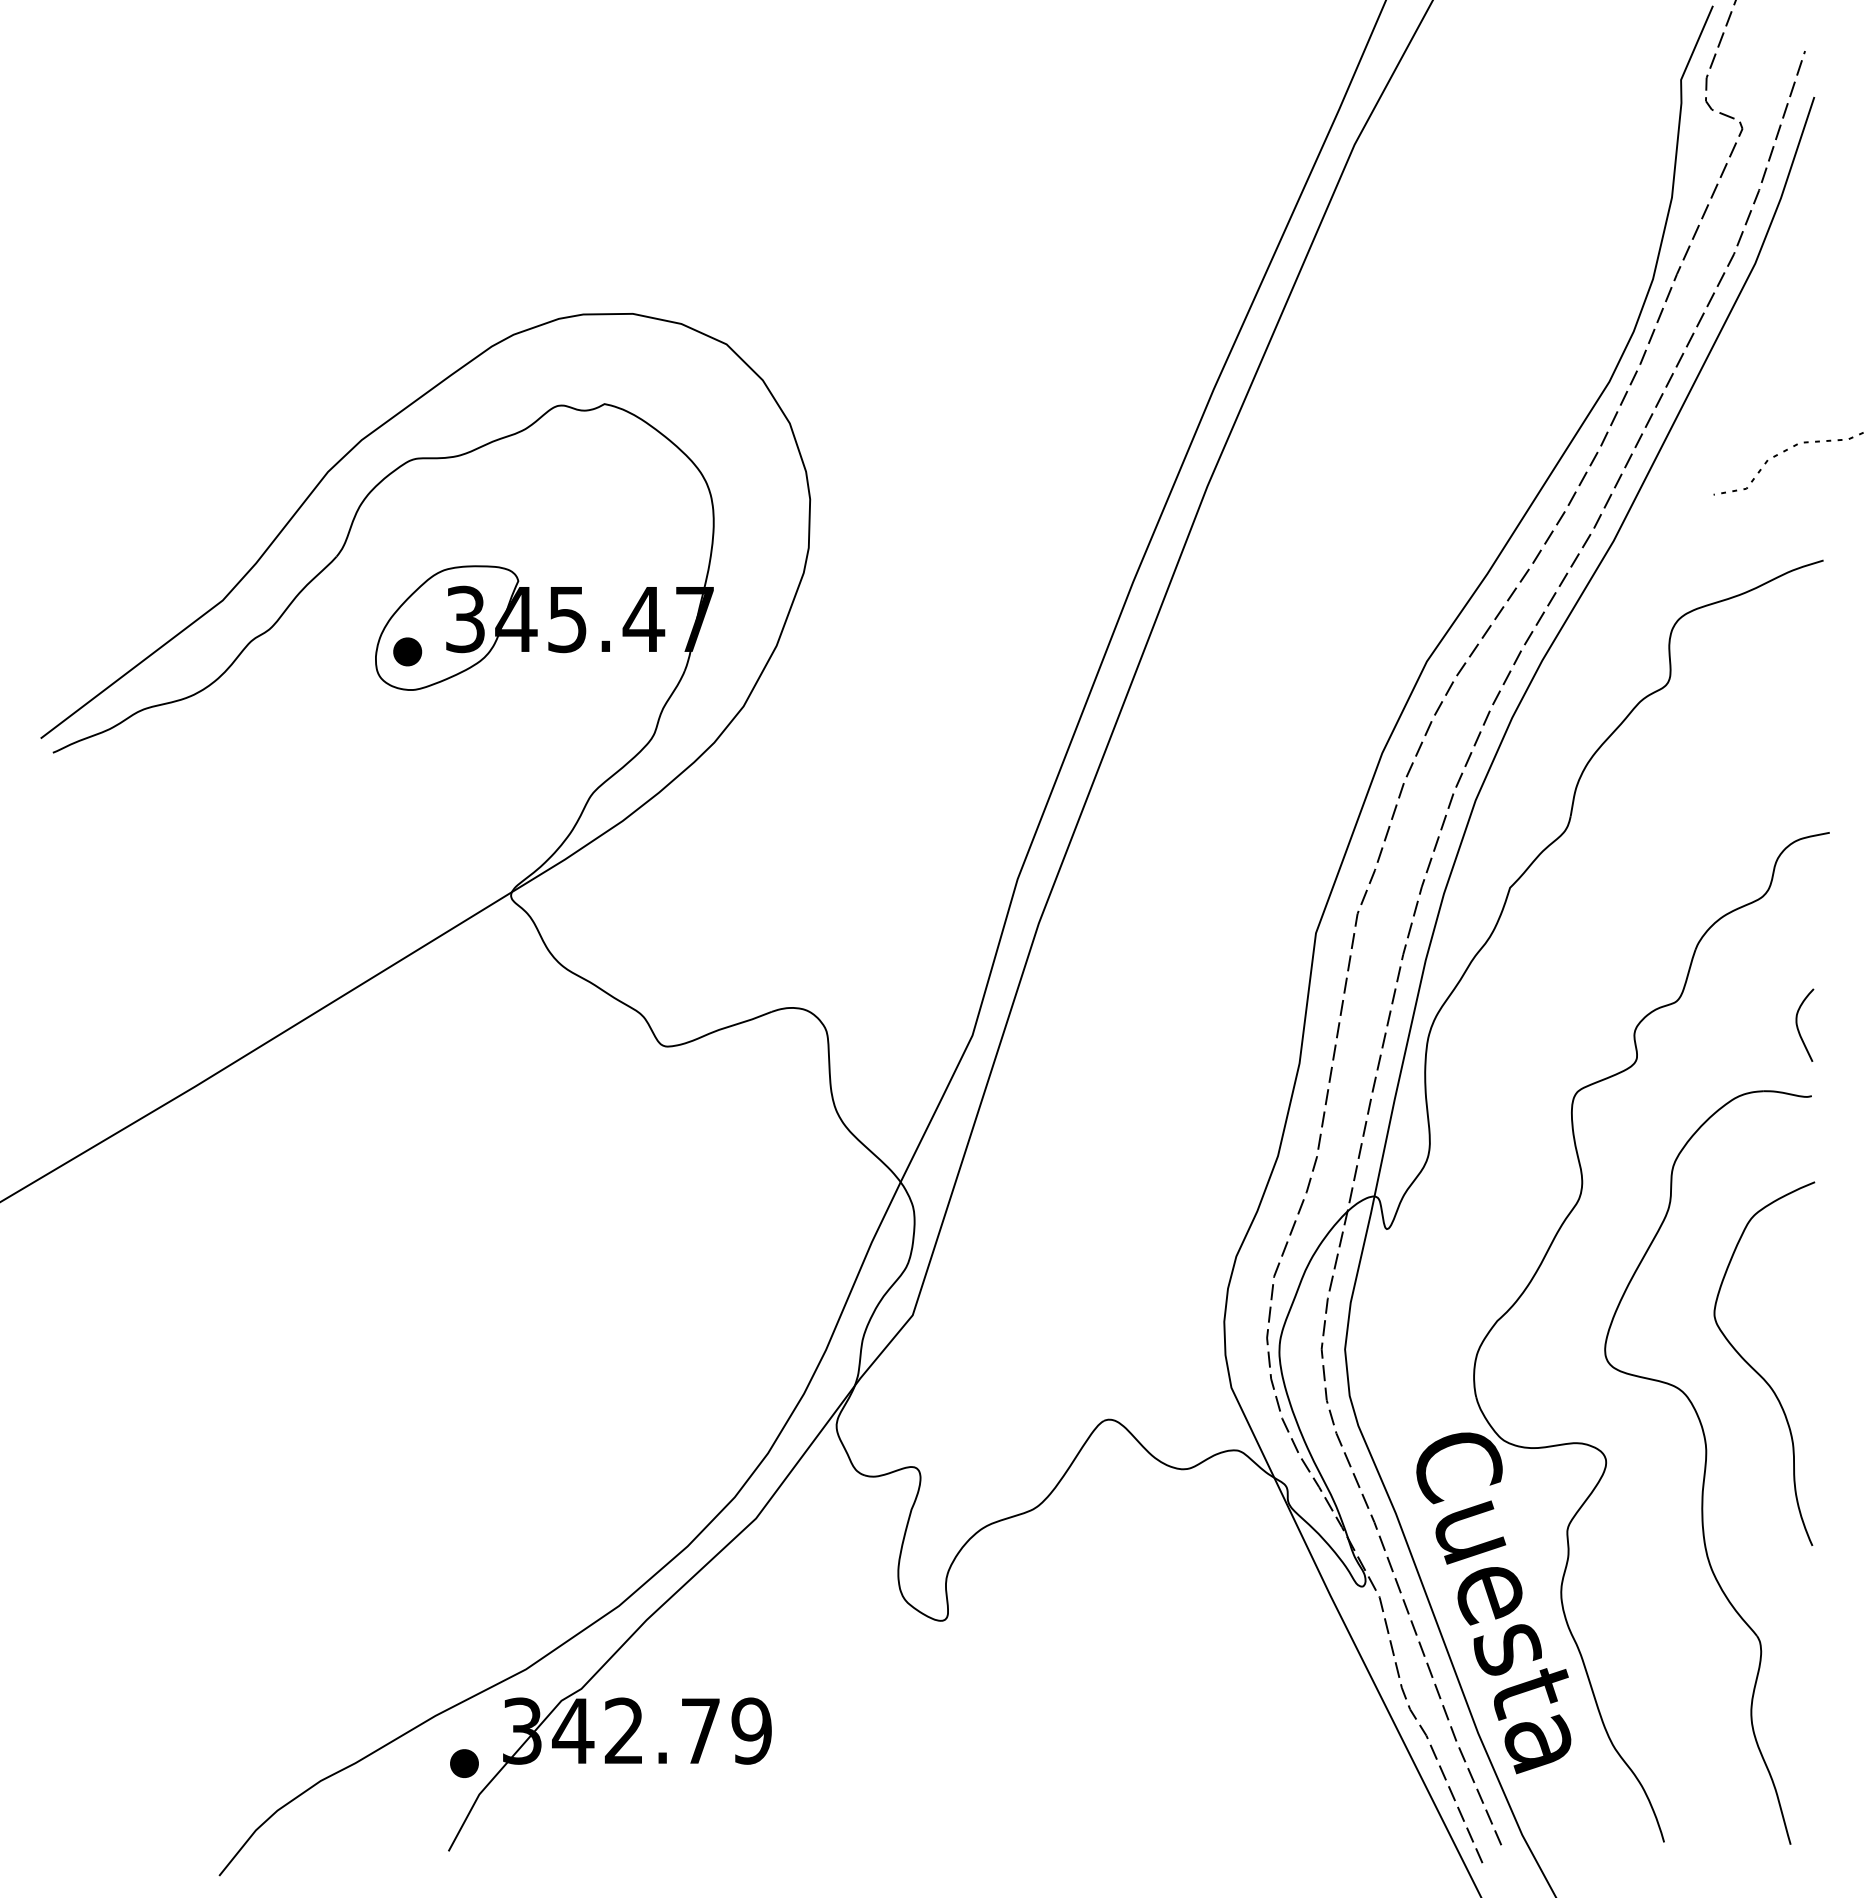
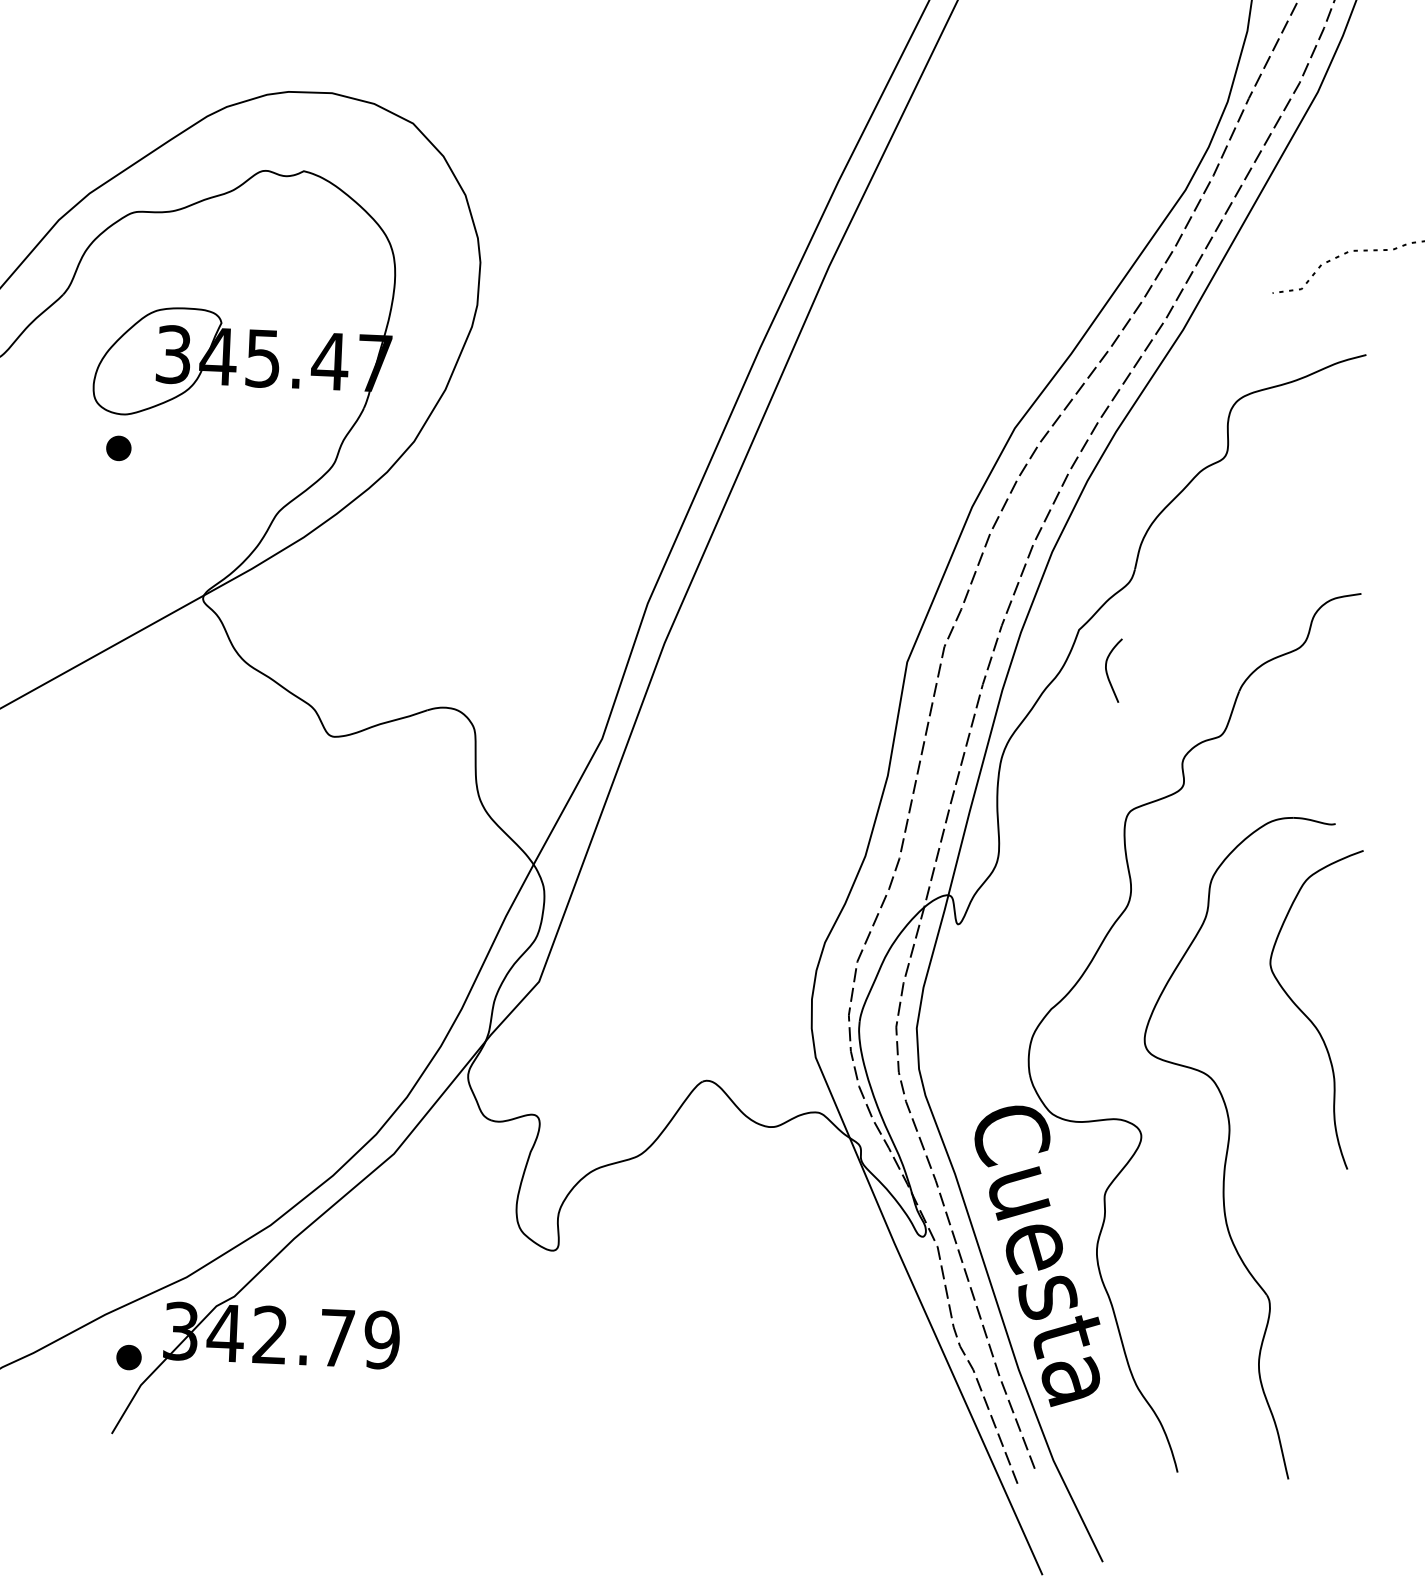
part: (407, 651) -> (118, 448), moved
curve: (1798, 1026) -> (1107, 671), moved
curve: (1756, 1370) -> (1305, 1013), moved

